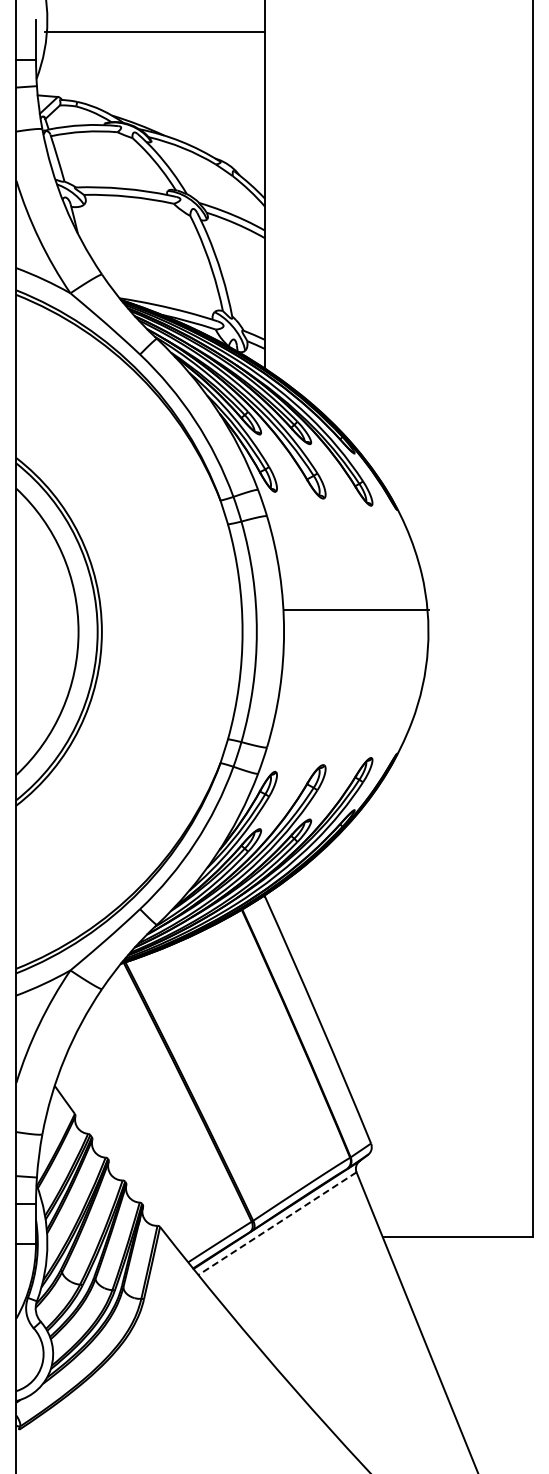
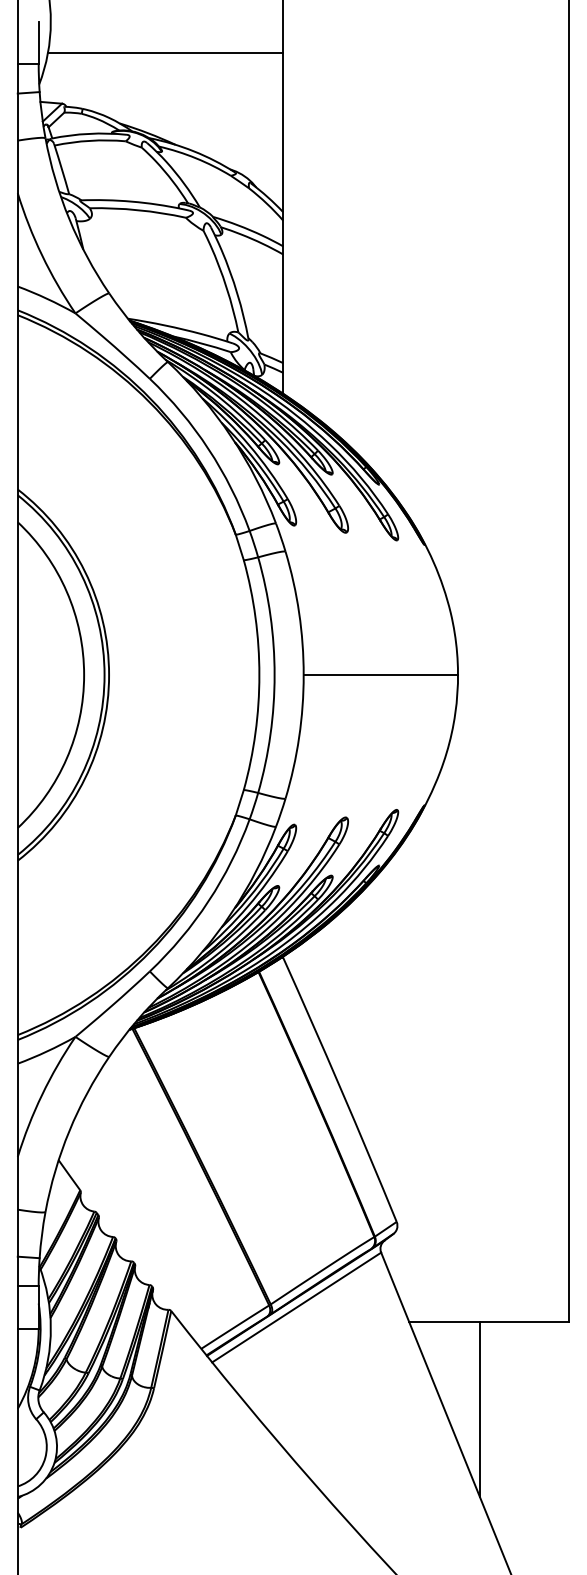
line: (154, 31) -> (165, 52), moved
line: (356, 609) -> (381, 674), moved
line: (277, 1223) -> (296, 1307), dashed -> solid
line: (449, 1319) -> (480, 1409), added

